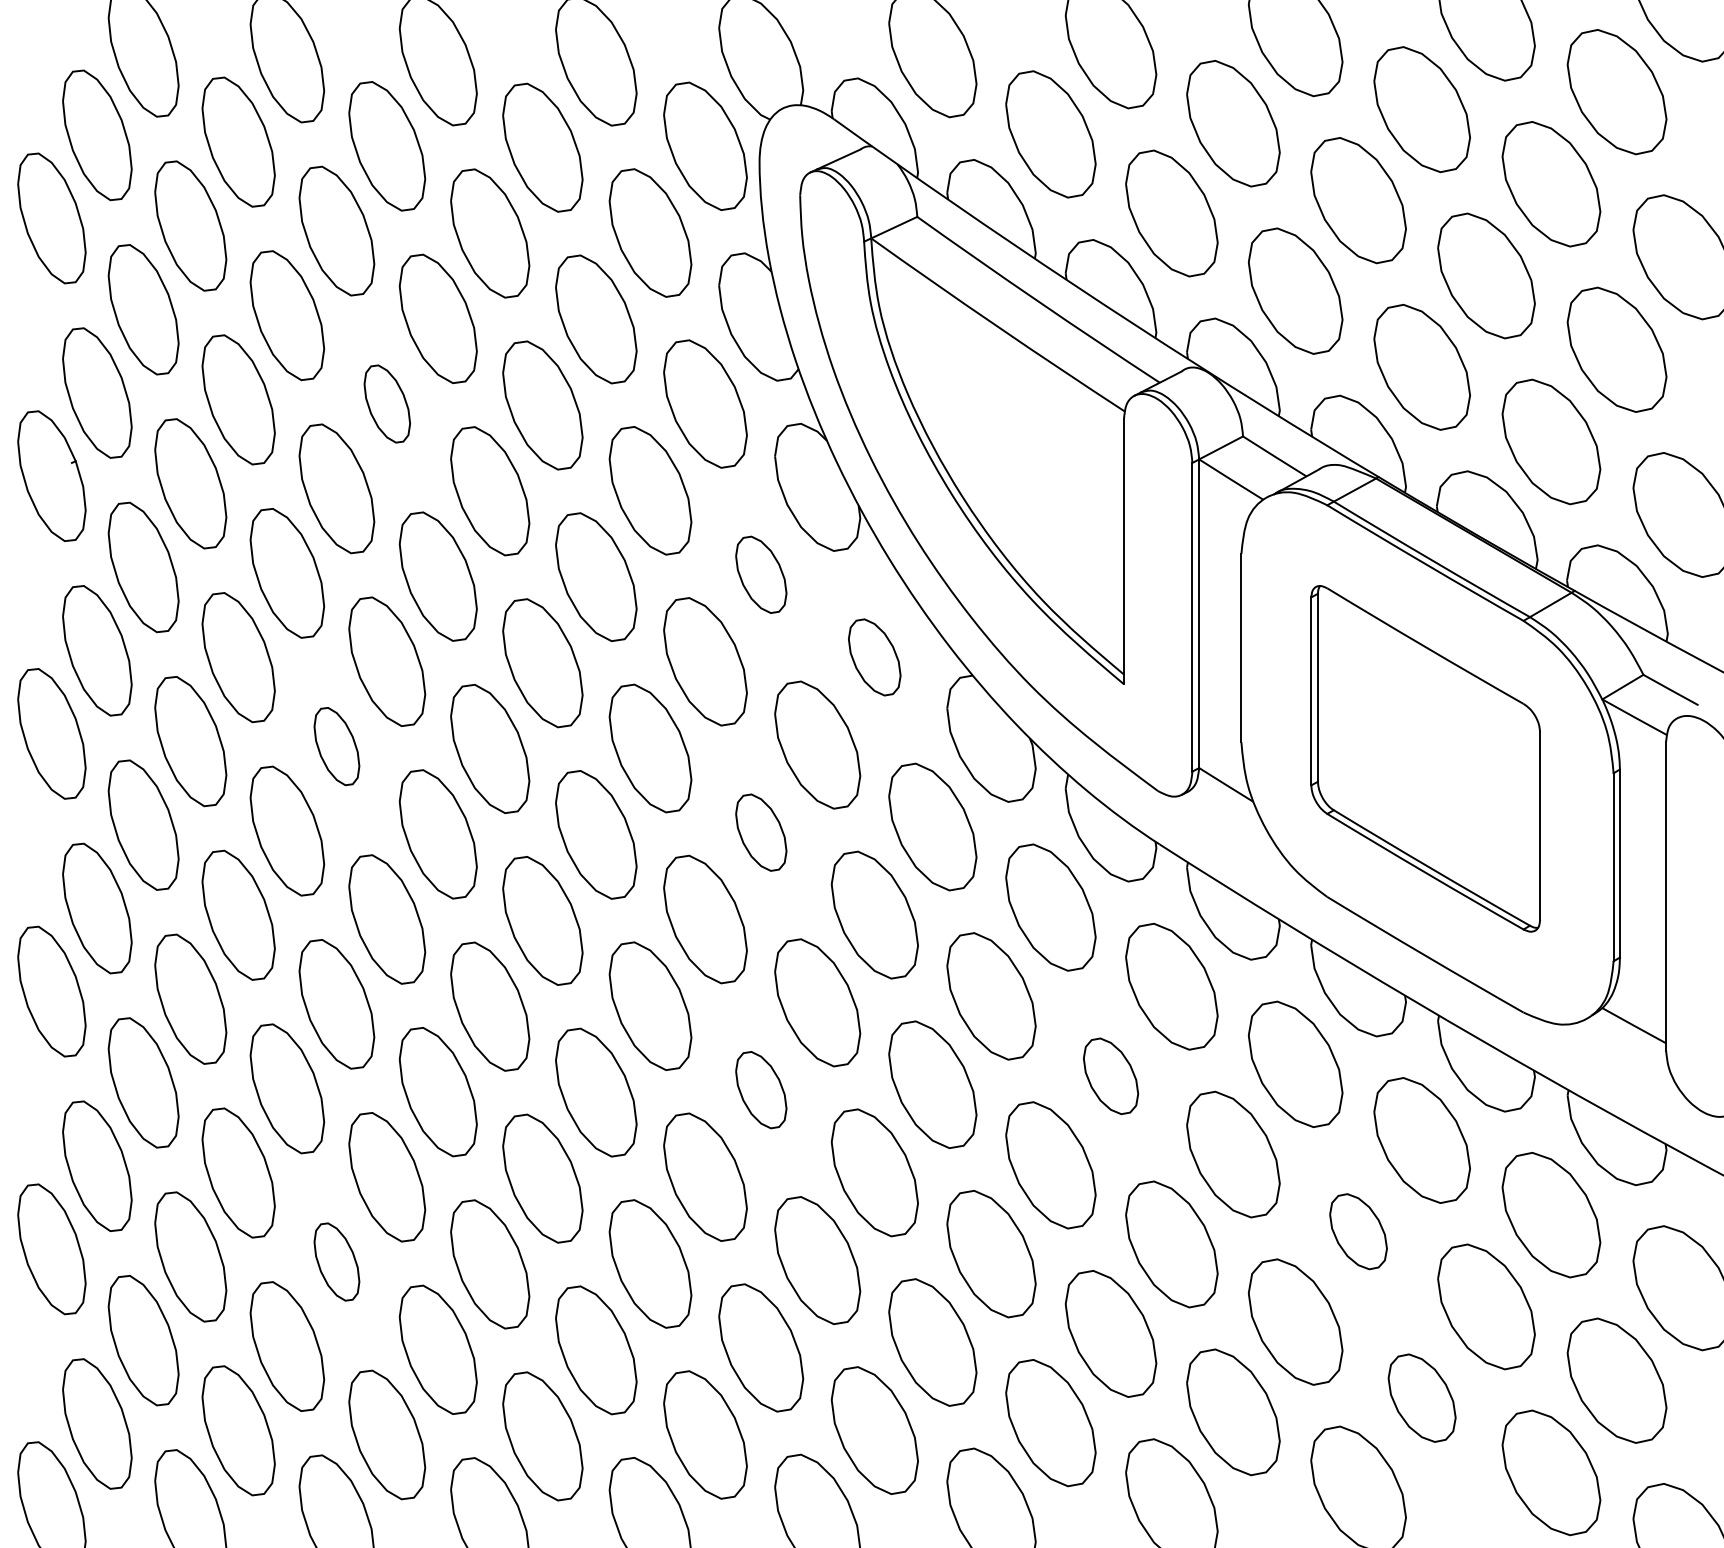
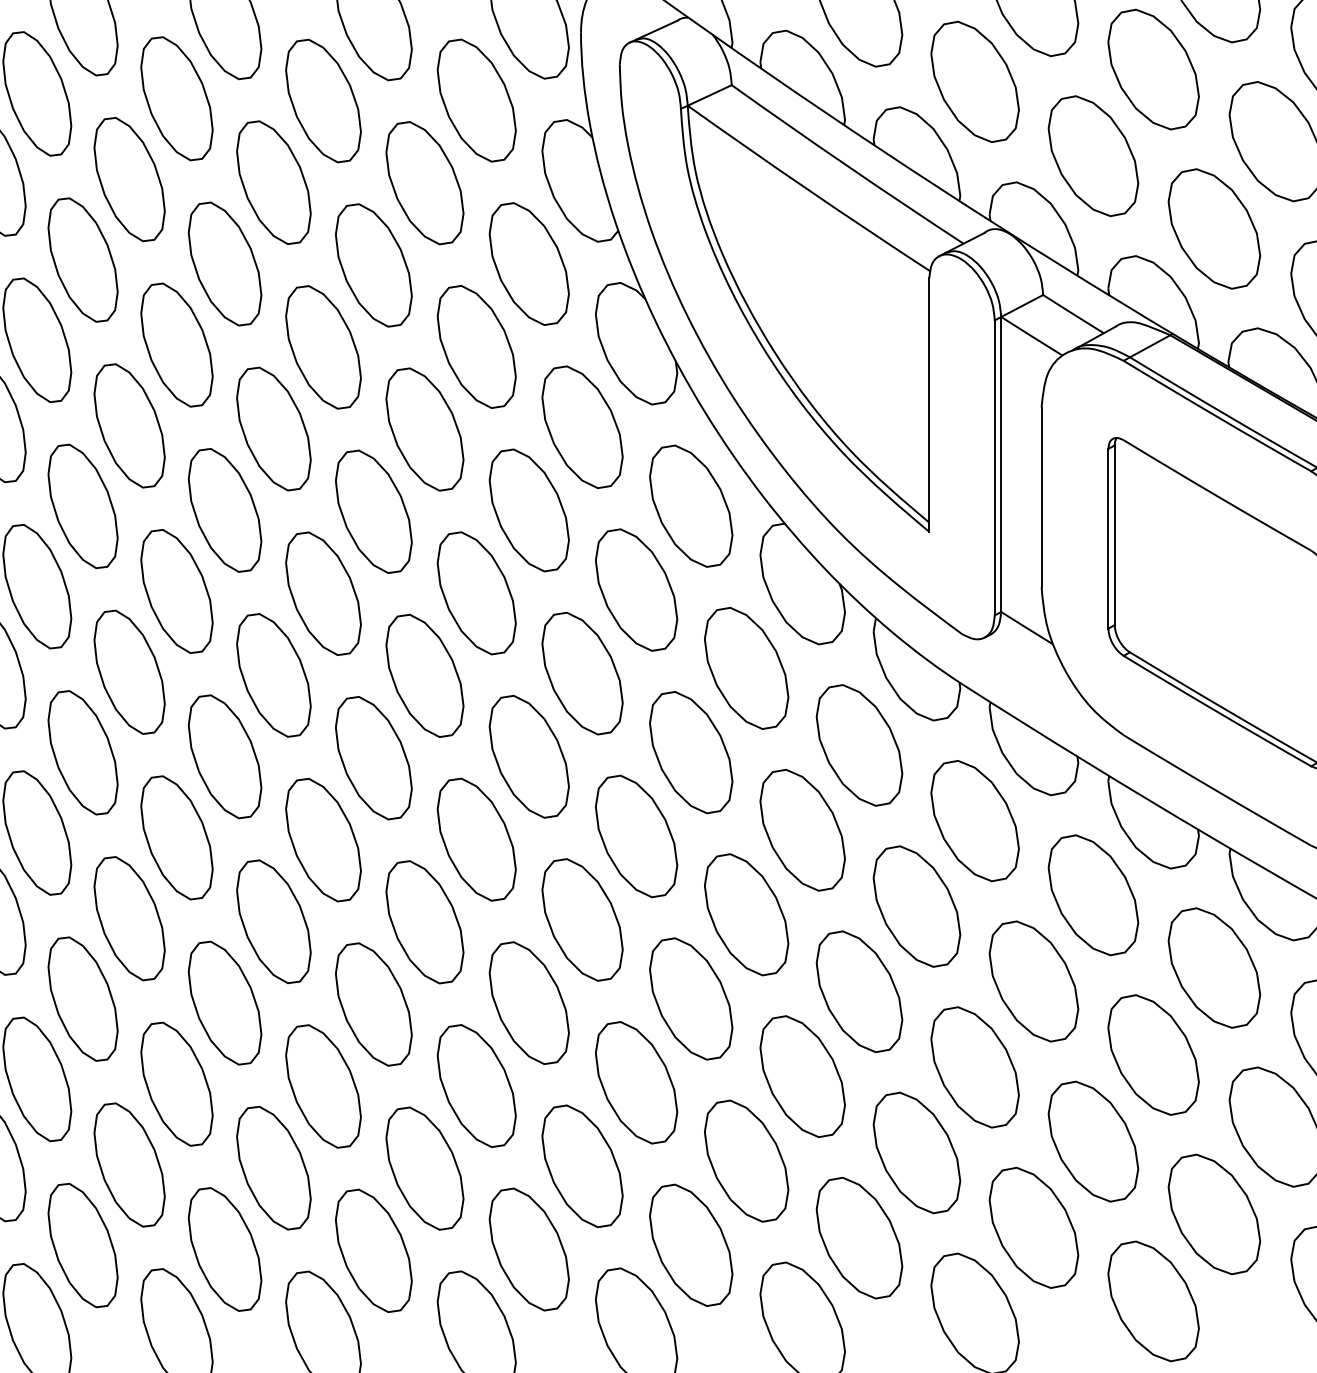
part: (387, 403) -> (225, 263), size x1.67
part: (761, 574) -> (582, 427), size x1.67
part: (874, 657) -> (690, 506), size x1.67
part: (336, 746) -> (176, 591), size x1.67
part: (761, 832) -> (582, 673), size x1.67
part: (1110, 1076) -> (916, 906), size x1.67
part: (761, 1089) -> (582, 919), size x1.67
part: (1358, 1231) -> (1153, 1055), size x1.67
part: (336, 1261) -> (176, 1083), size x1.67
part: (1421, 1397) -> (1213, 1213), size x1.43

